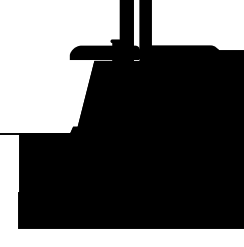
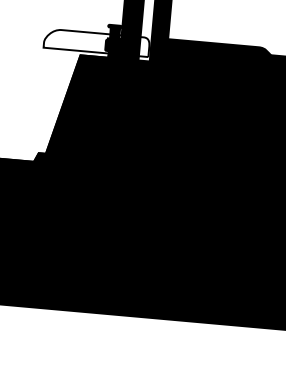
fill: (104, 52) -> (96, 42), removed

